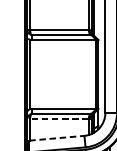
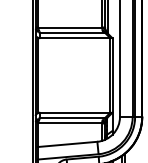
line: (59, 118) -> (70, 123), dashed -> solid
line: (56, 138) -> (67, 144), dashed -> solid

